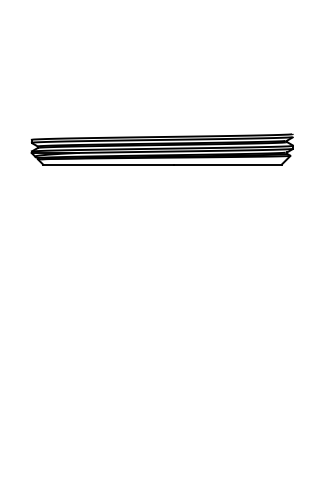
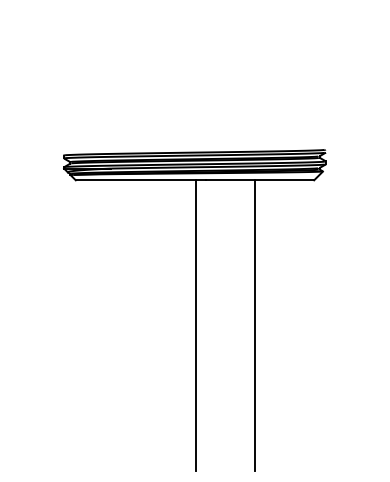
line: (164, 309) -> (196, 325), added
line: (222, 309) -> (254, 325), added

